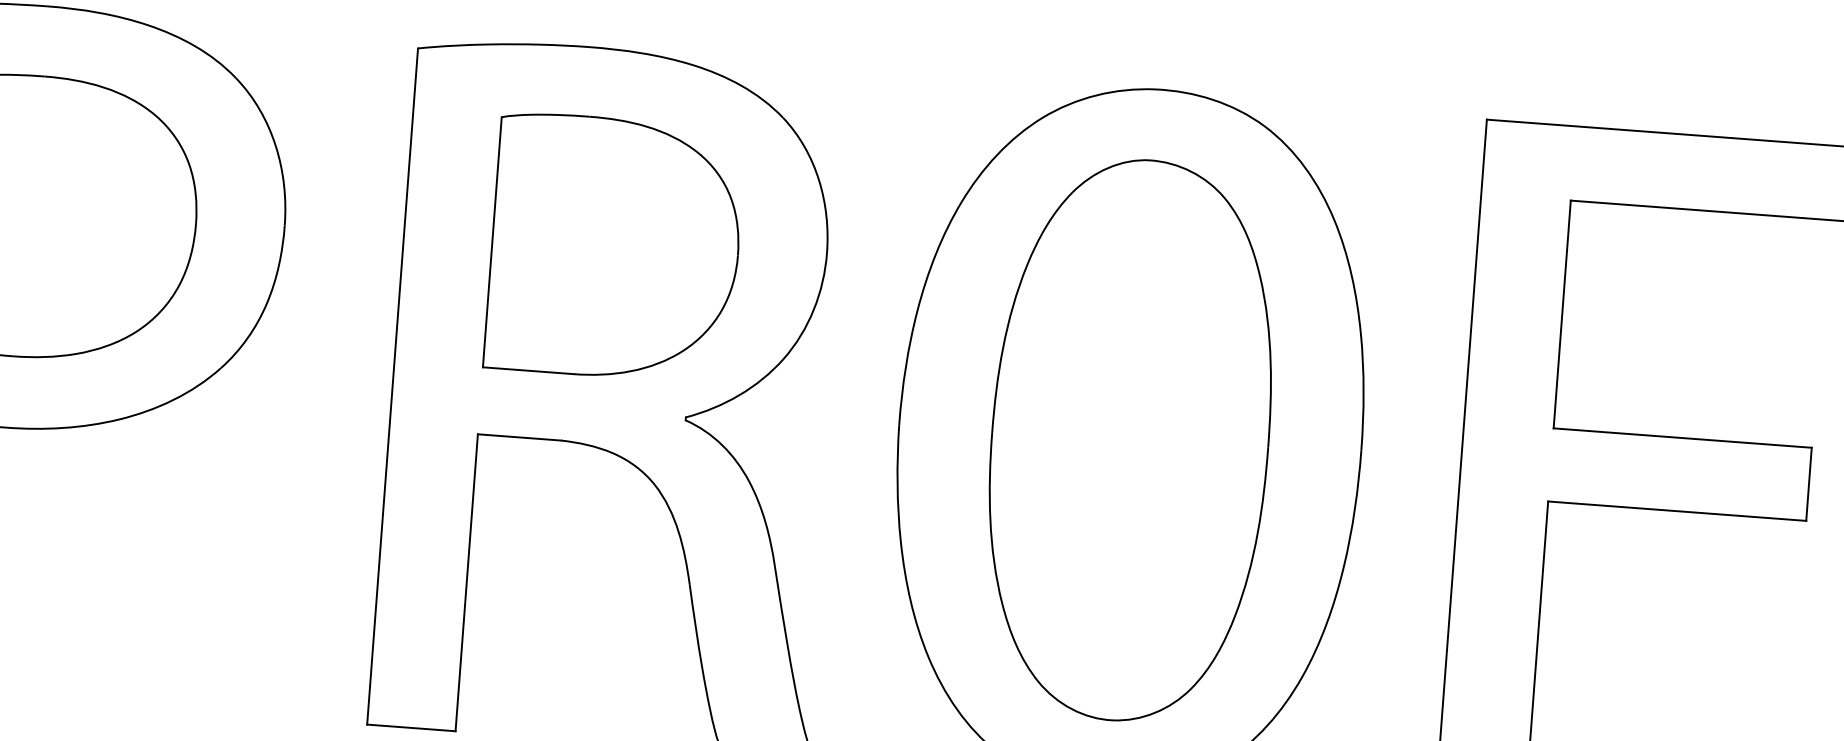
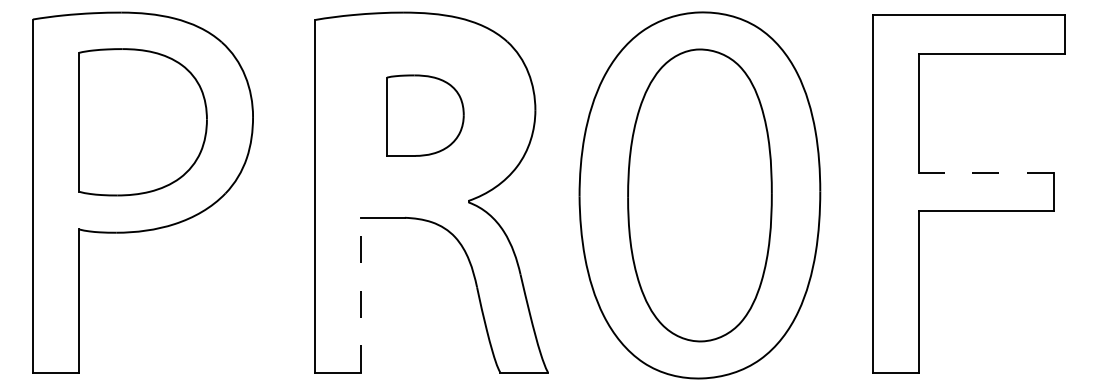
part: (615, 247) -> (425, 115), size x0.6
line: (1680, 437) -> (985, 172), solid -> dashed
line: (467, 581) -> (361, 294), solid -> dashed

